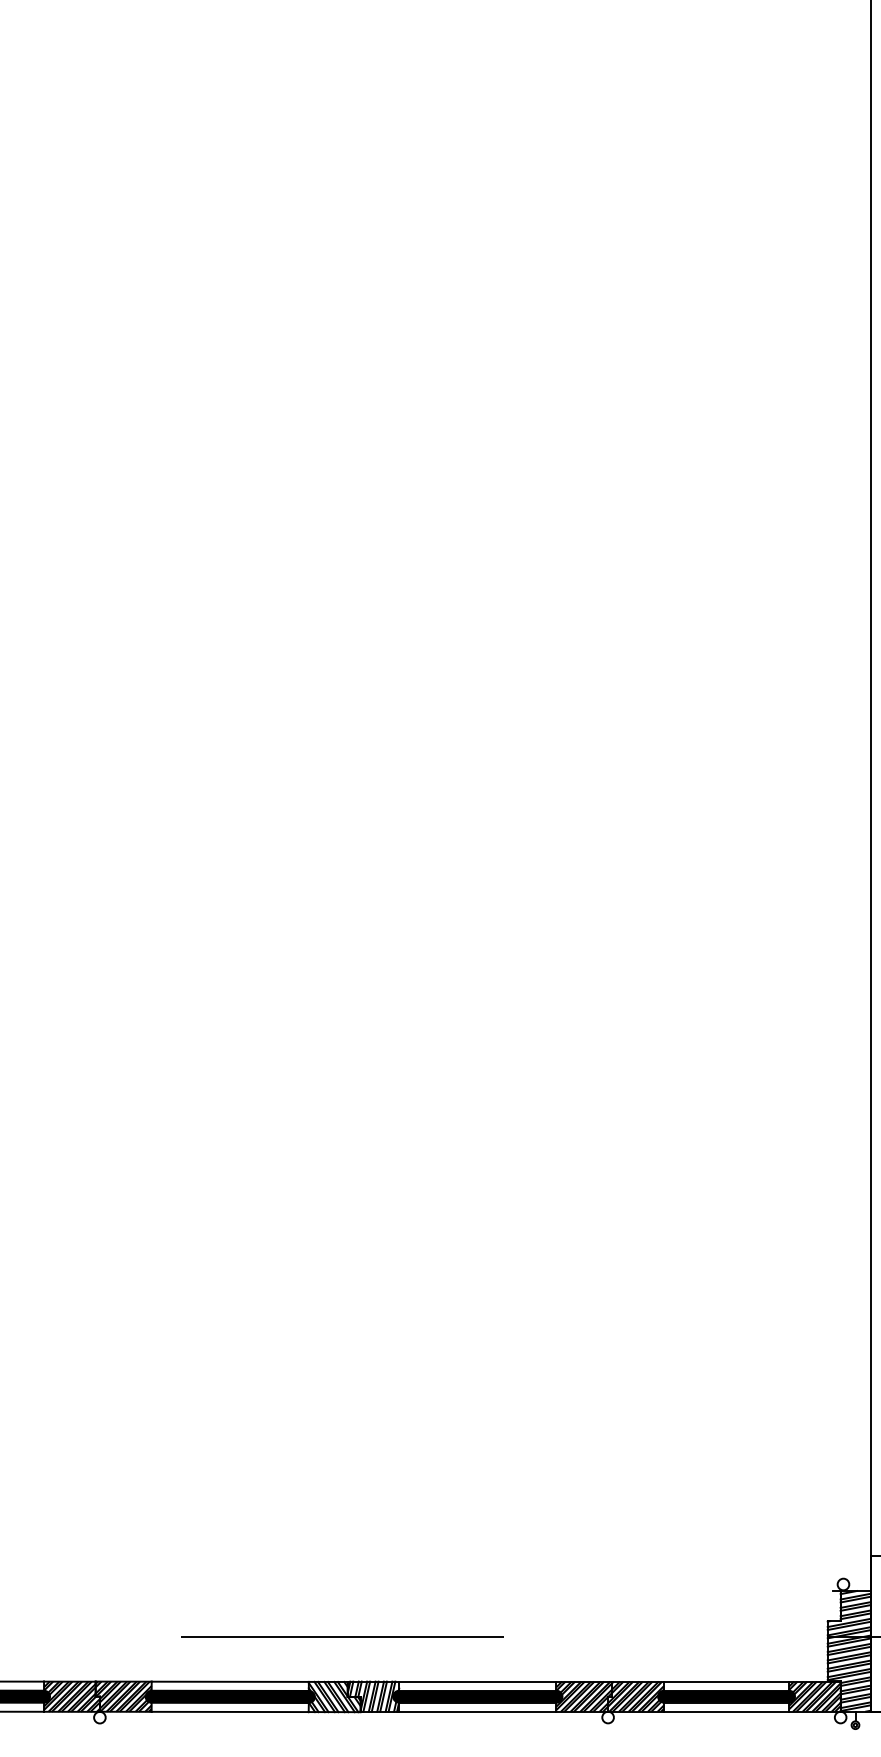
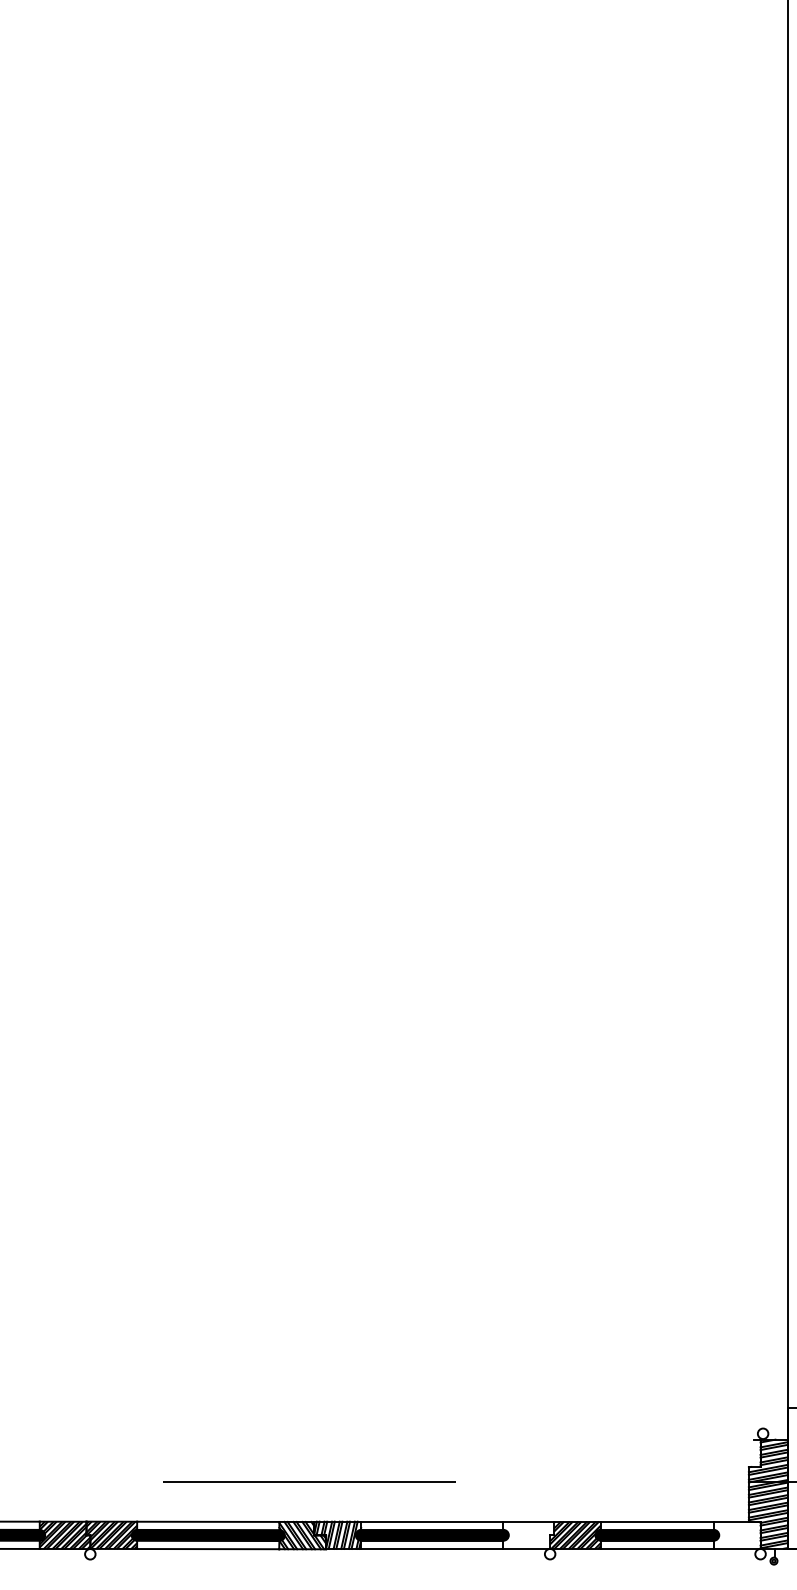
hatch: (584, 1695) -> (528, 1534), removed
hatch: (814, 1695) -> (736, 1534), removed

